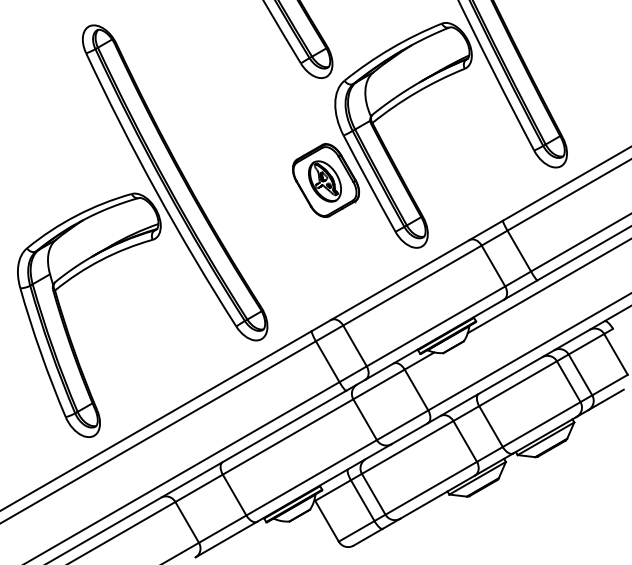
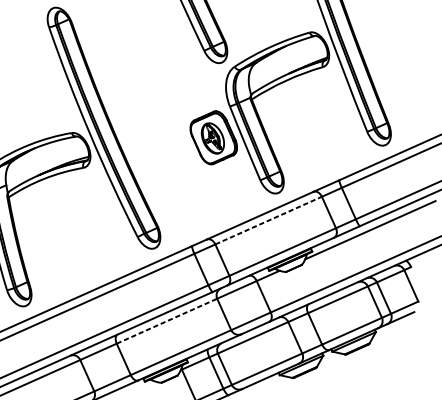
line: (412, 285) -> (268, 220), solid -> dashed
line: (288, 436) -> (167, 320), solid -> dashed

